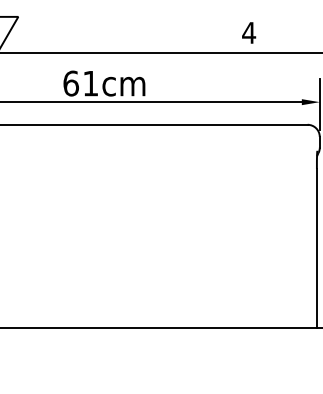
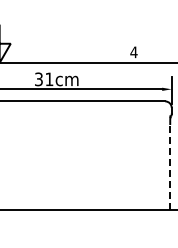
text: (70, 83) -> (38, 79), 61cm -> 31cm
line: (317, 246) -> (170, 166), solid -> dashed

